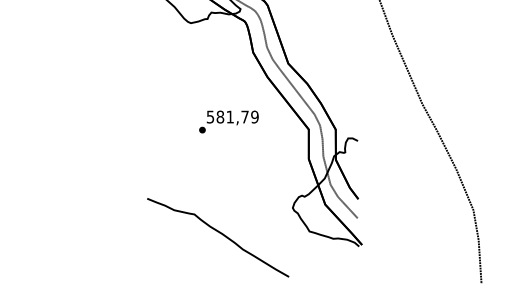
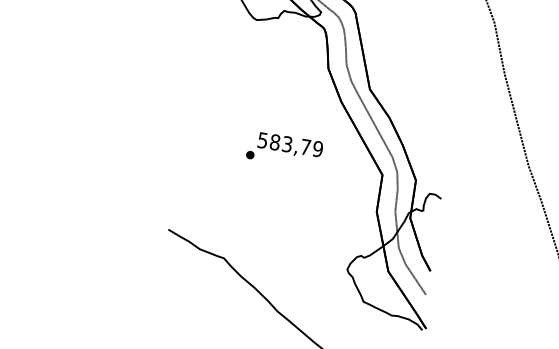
text: (229, 116) -> (286, 143), 581,79 -> 583,79

